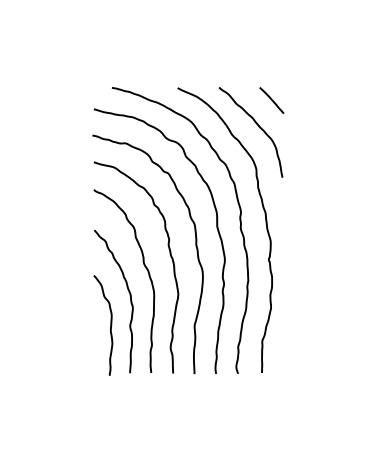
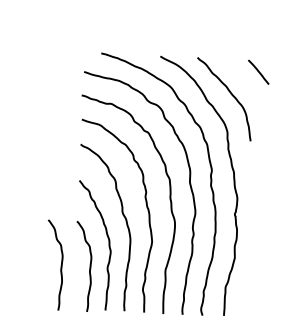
line: (271, 100) -> (258, 72), moved
curve: (78, 325) -> (61, 265), added

